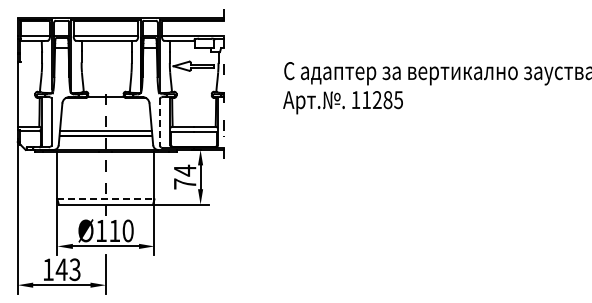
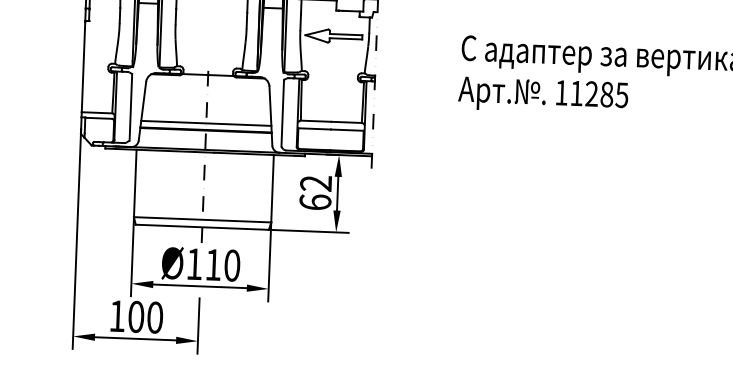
line: (159, 121) -> (282, 112), dashed -> solid
text: (184, 176) -> (314, 191), 74 -> 62
line: (105, 199) -> (201, 219), dashed -> solid
text: (67, 269) -> (144, 316), 143 -> 100

